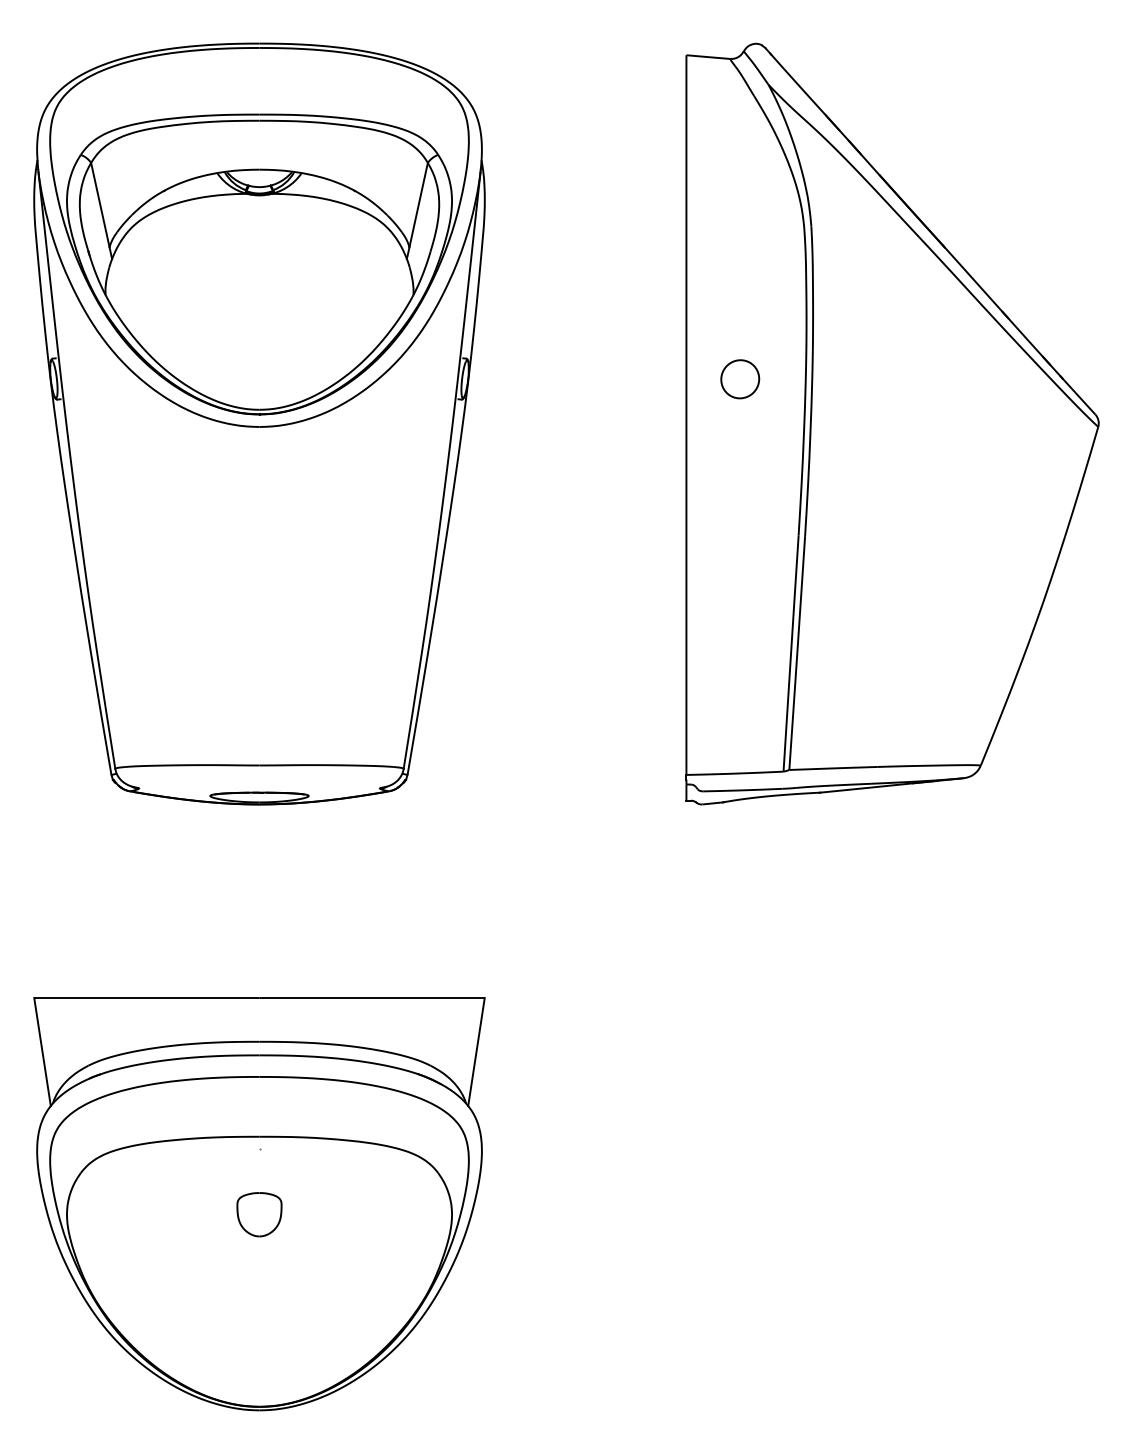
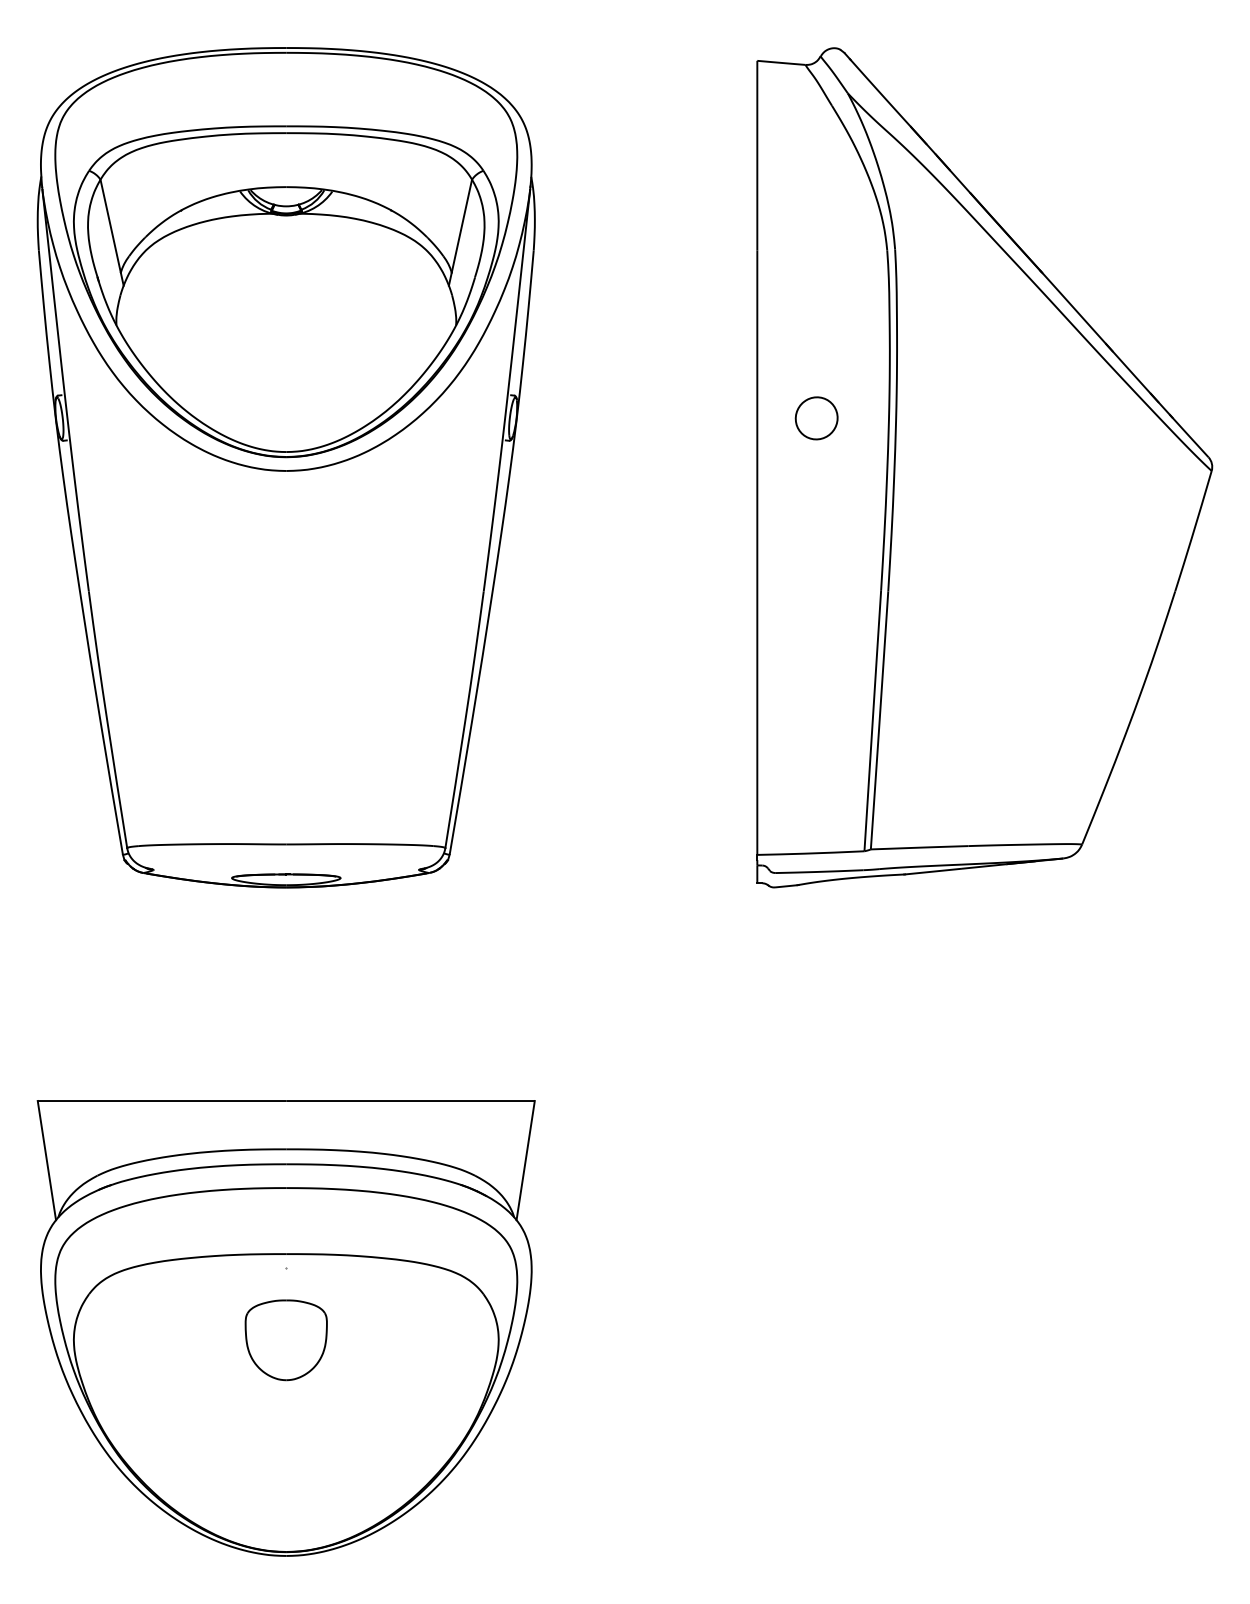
part: (259, 1214) -> (286, 1339), size x1.67

